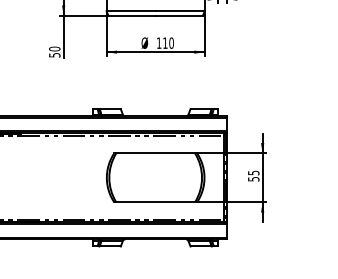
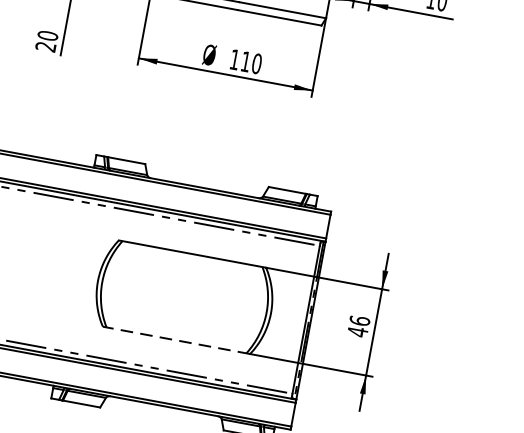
text: (54, 55) -> (45, 47), 50 -> 20
text: (253, 175) -> (358, 325), 55 -> 46
line: (155, 202) -> (176, 340), solid -> dashed

